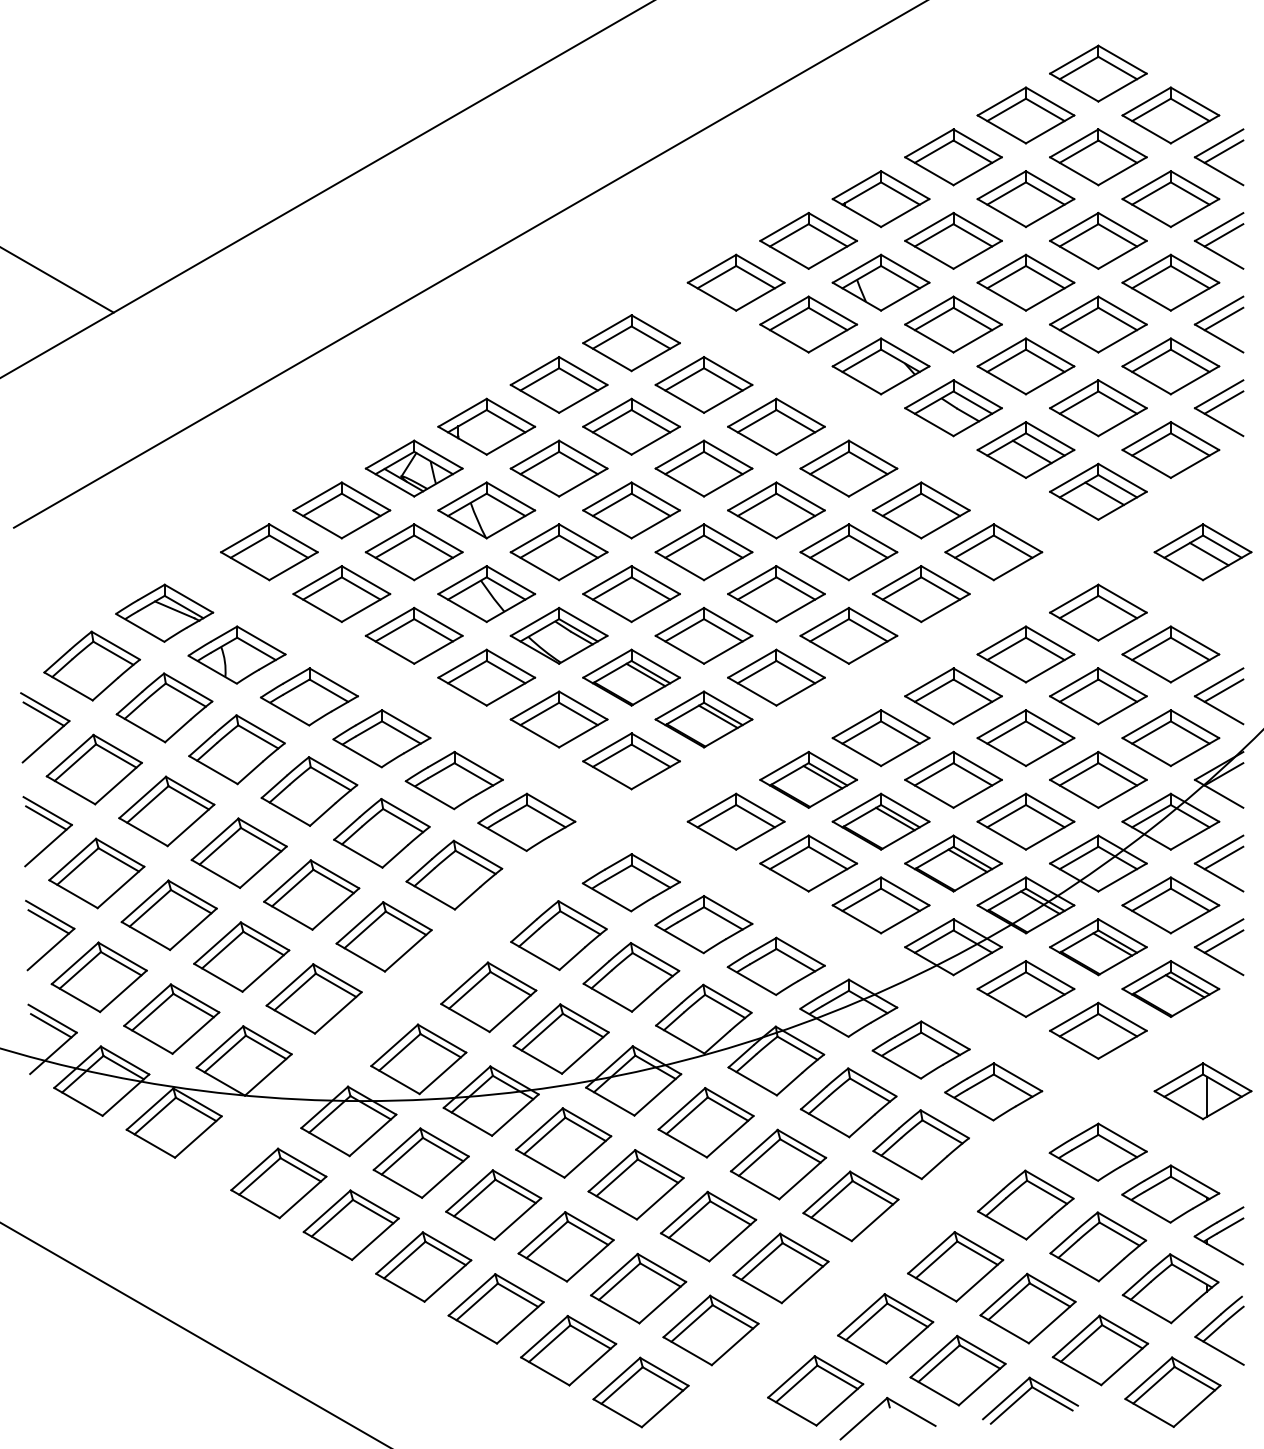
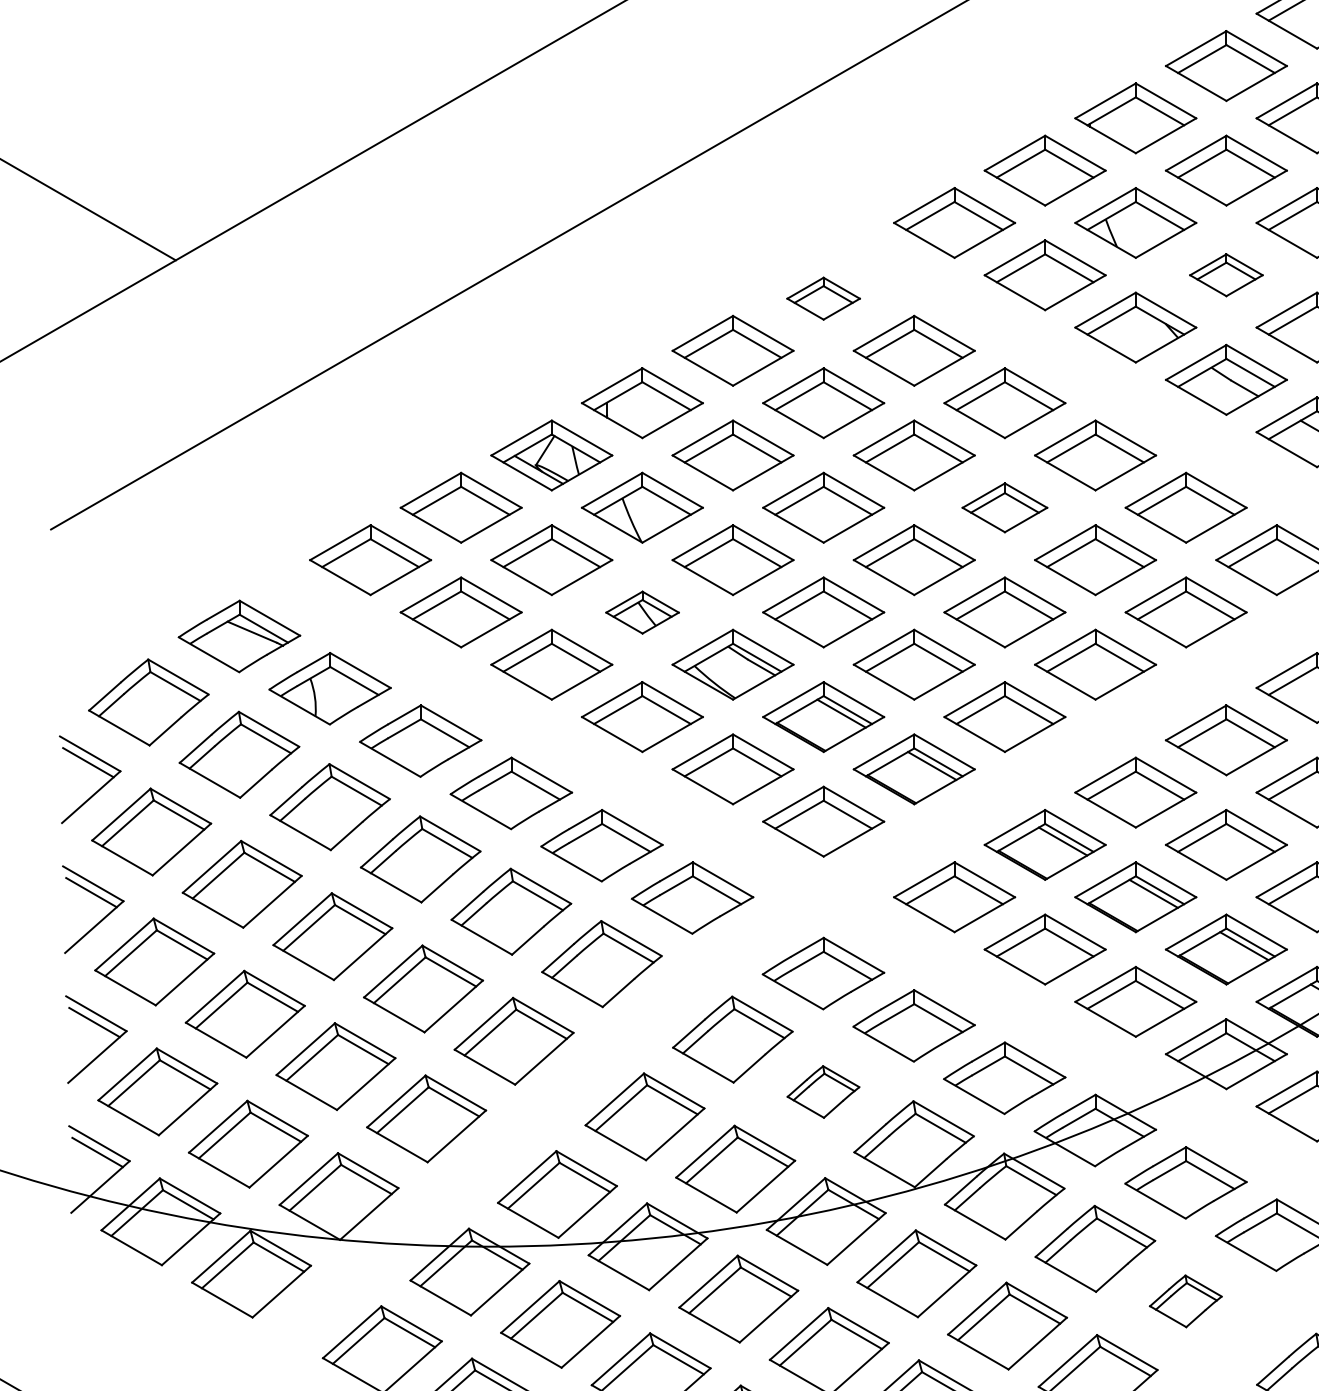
part: (953, 324) -> (1226, 275), size x0.6
part: (631, 343) -> (823, 298), size x0.6
part: (776, 510) -> (1004, 507), size x0.7
part: (486, 594) -> (642, 612), size x0.6
part: (631, 977) -> (823, 1092), size x0.6
part: (920, 1144) -> (1185, 1301), size x0.6

